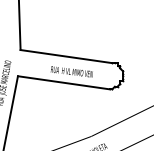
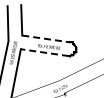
line: (66, 57) -> (46, 39), solid -> dashed
line: (63, 82) -> (44, 52), solid -> dashed

